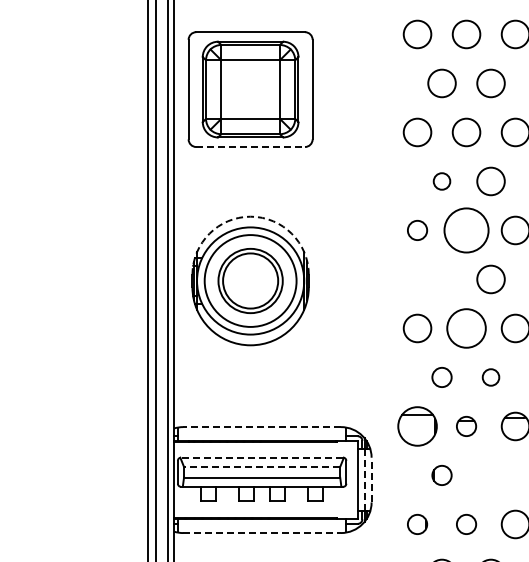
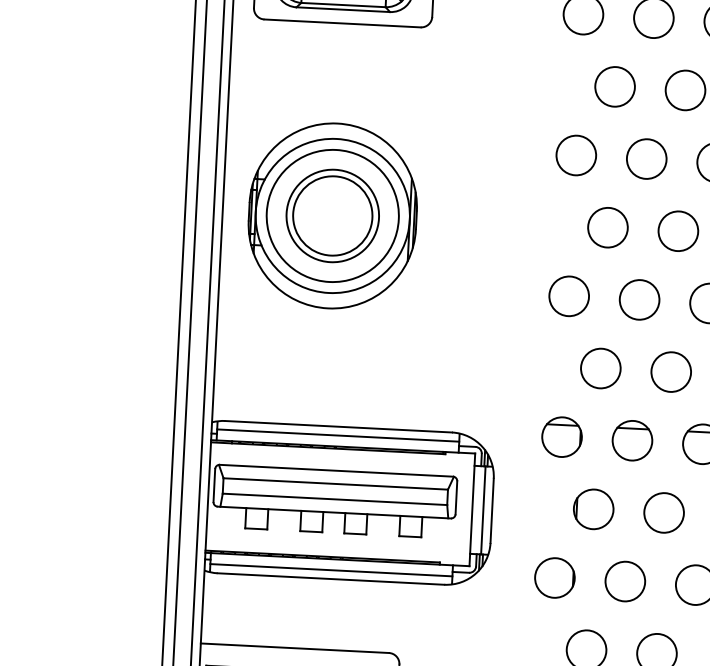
line: (251, 147) -> (343, 24), dashed -> solid
circle: (441, 181) -> (614, 86), size x1.67
arc: (250, 216) -> (337, 123), dashed -> solid
circle: (417, 230) -> (576, 155), size x1.43
circle: (466, 230) -> (646, 159), size x0.62
circle: (441, 279) -> (607, 227), added
circle: (466, 328) -> (639, 299), size x0.71
circle: (441, 377) -> (600, 368), size x1.43
circle: (490, 377) -> (670, 372), size x1.67
part: (417, 426) -> (562, 437), size x0.71
part: (466, 426) -> (632, 440), size x1.43
line: (262, 427) -> (339, 427), dashed -> solid
line: (261, 433) -> (337, 435), added
line: (261, 457) -> (335, 470), dashed -> solid
line: (261, 466) -> (334, 483), dashed -> solid
part: (441, 475) -> (592, 509), size x1.43
circle: (490, 475) -> (663, 512), added
line: (371, 479) -> (492, 510), dashed -> solid
line: (365, 480) -> (483, 511), dashed -> solid
part: (417, 524) -> (554, 578), size x1.43
circle: (466, 524) -> (625, 581), size x1.43
line: (261, 526) -> (330, 569), added
line: (262, 533) -> (331, 579), dashed -> solid

